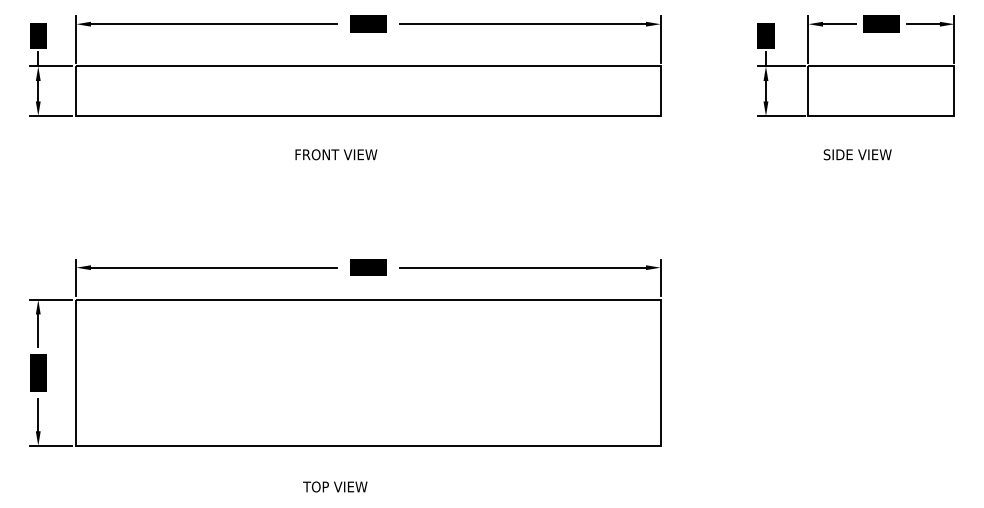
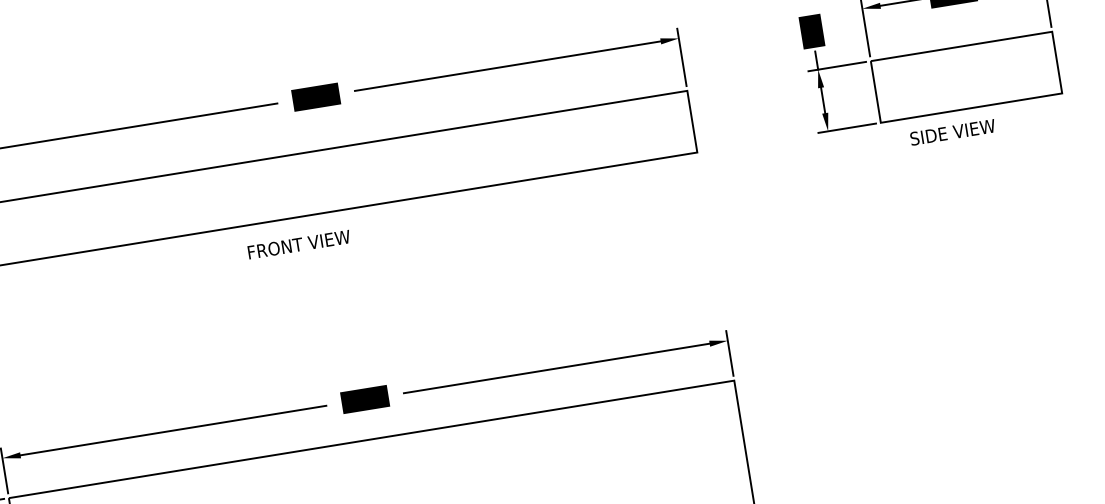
text: (336, 154) -> (299, 244), moved
text: (857, 154) -> (952, 132), moved

